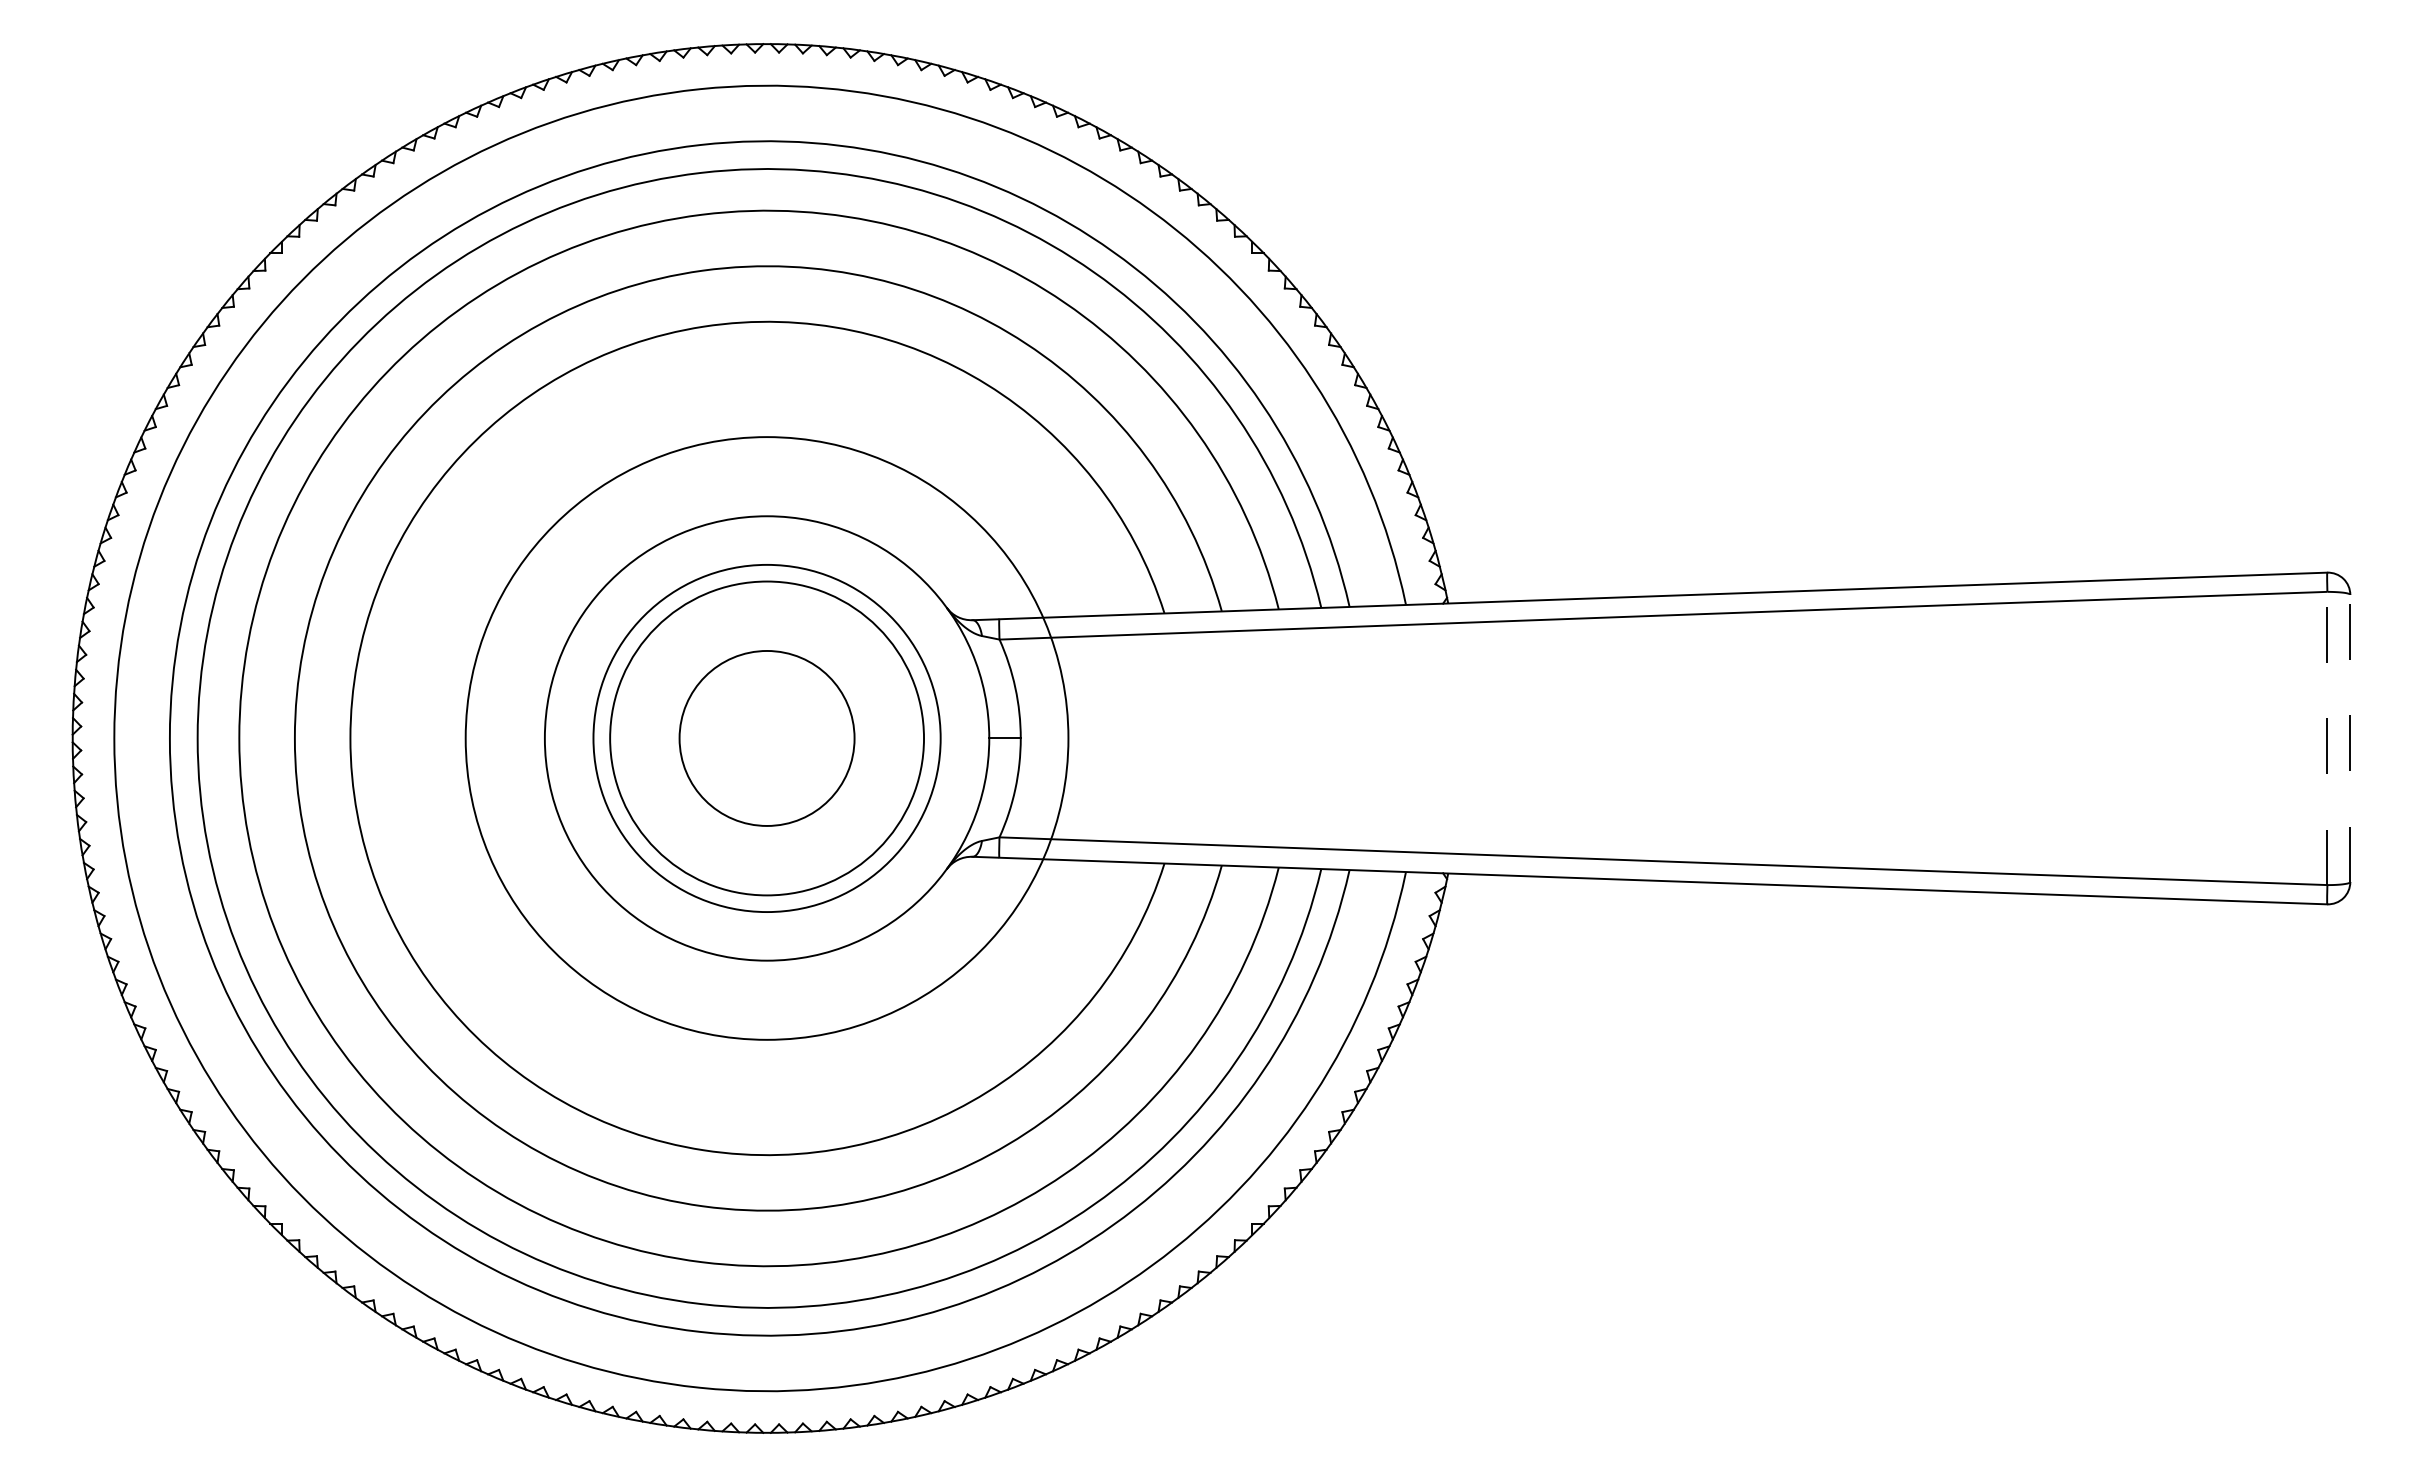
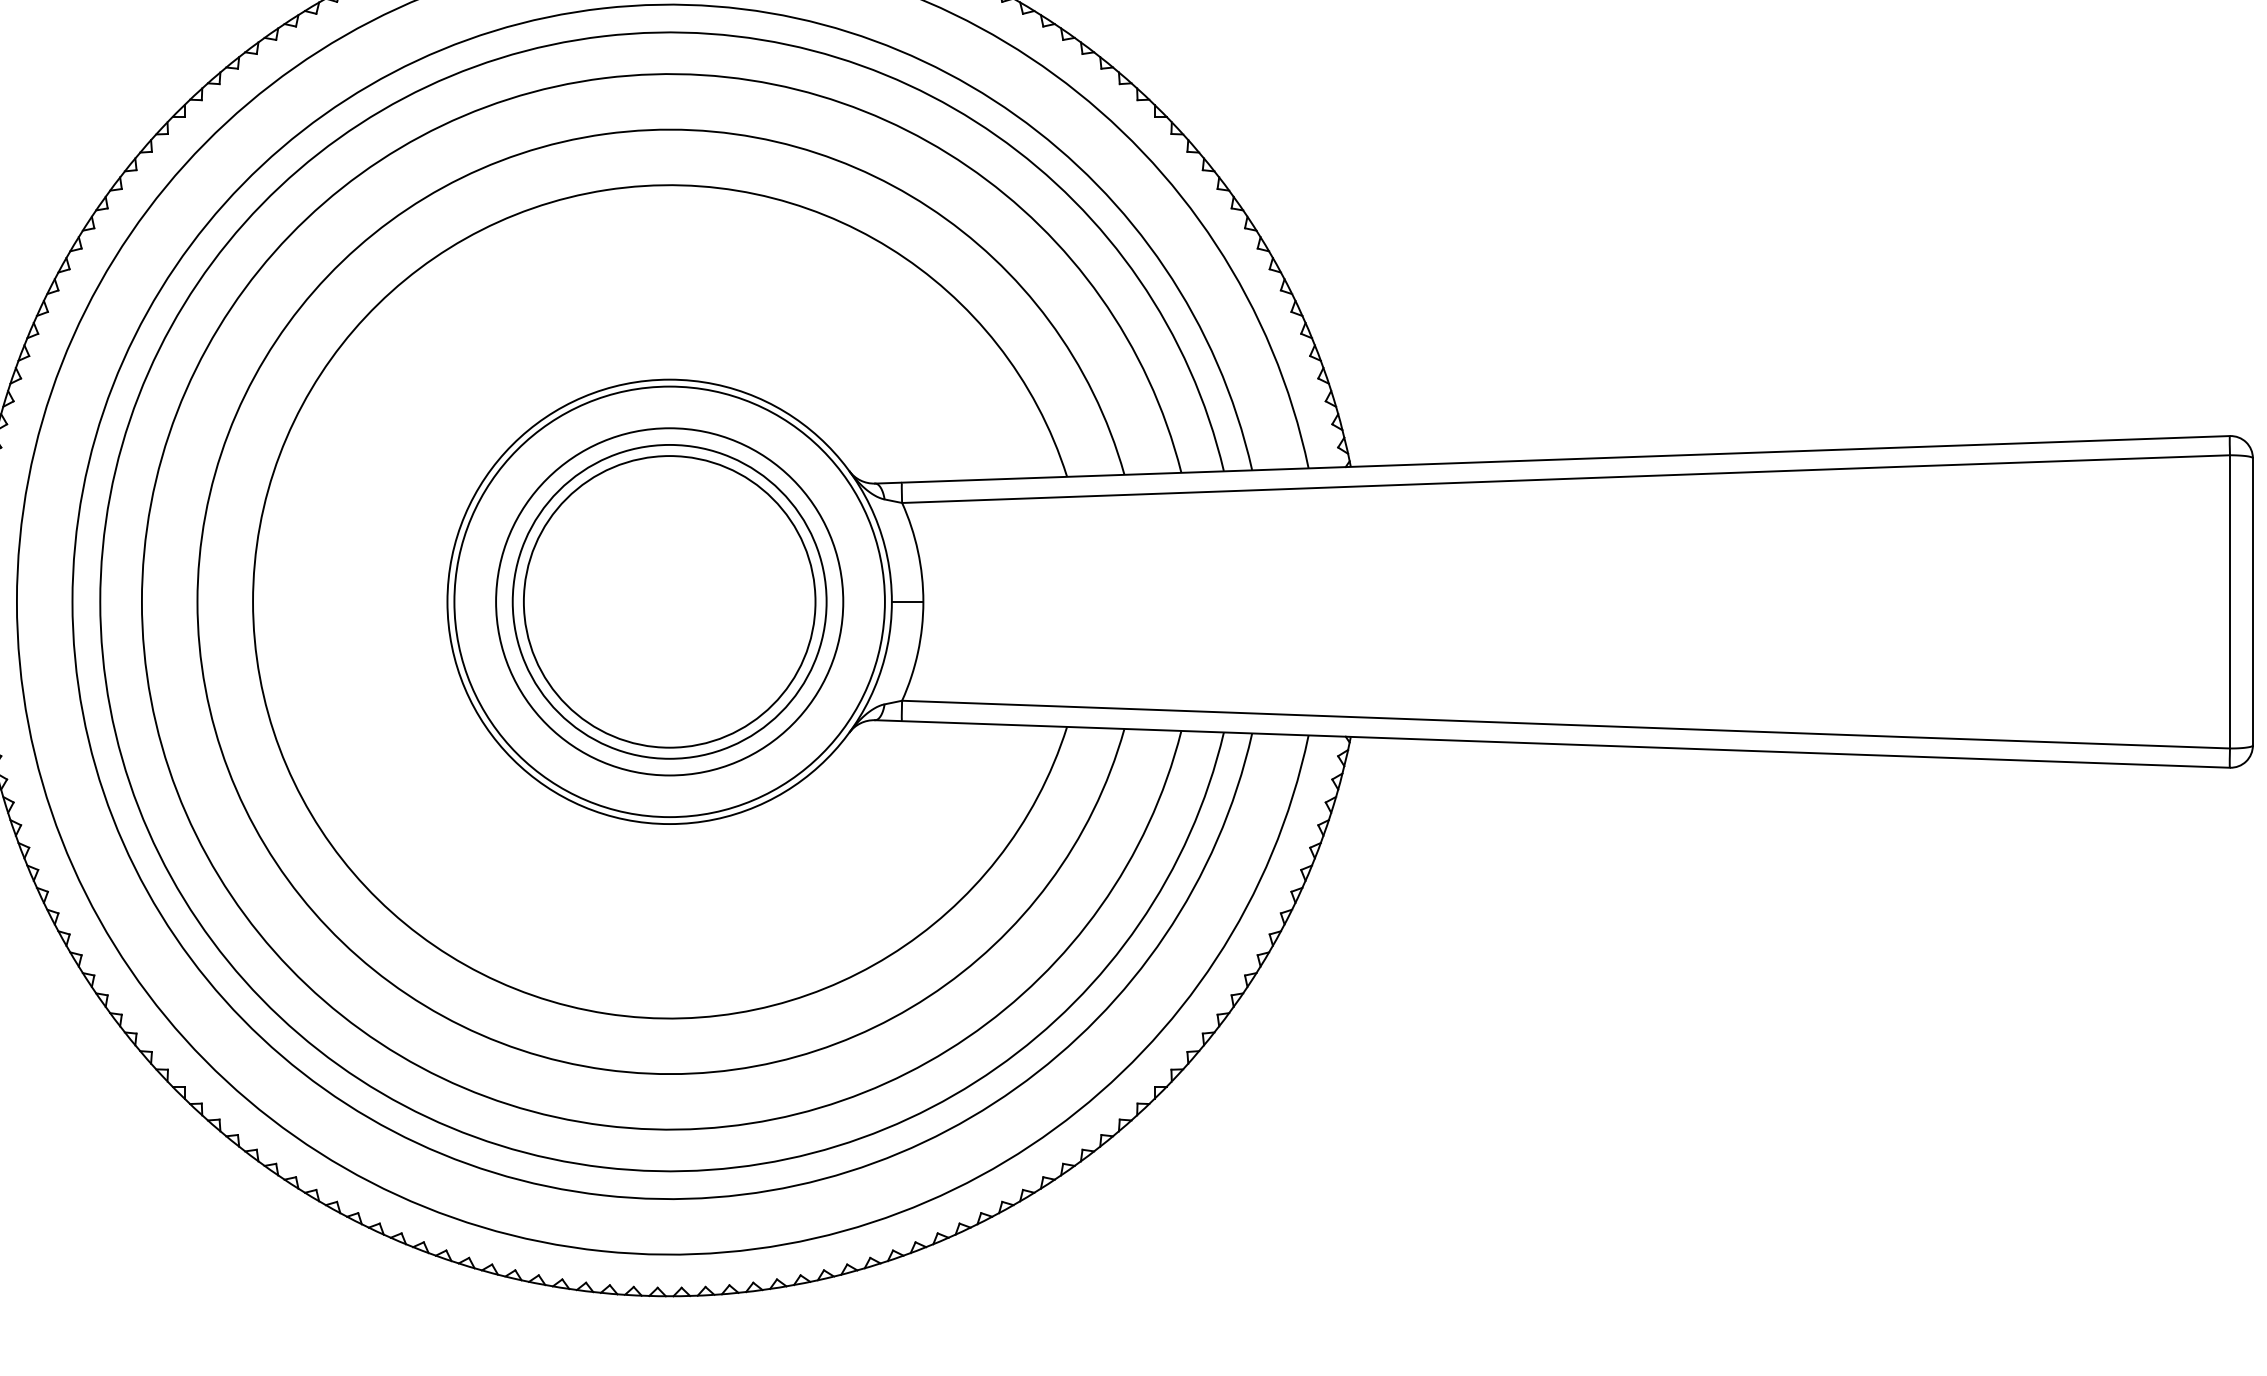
circle: (766, 738) -> (669, 601), size x0.71
circle: (766, 738) -> (669, 601), size x1.67
line: (2327, 738) -> (2230, 601), dashed -> solid
line: (2350, 738) -> (2253, 601), dashed -> solid

